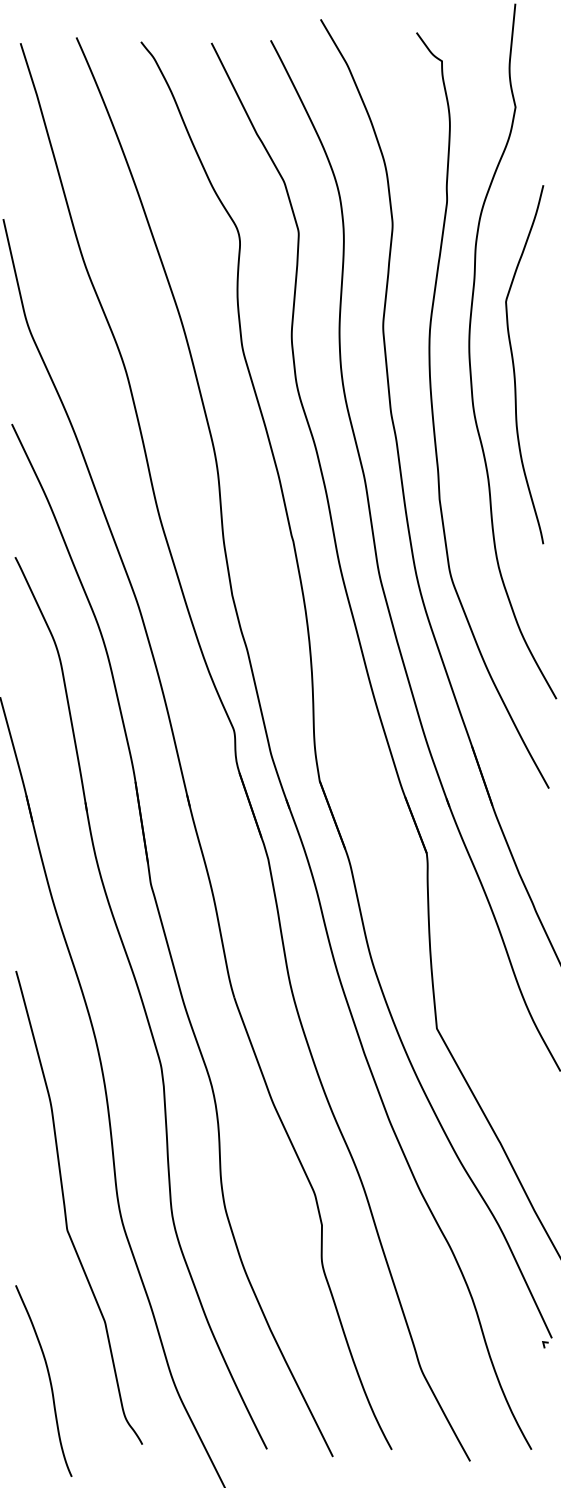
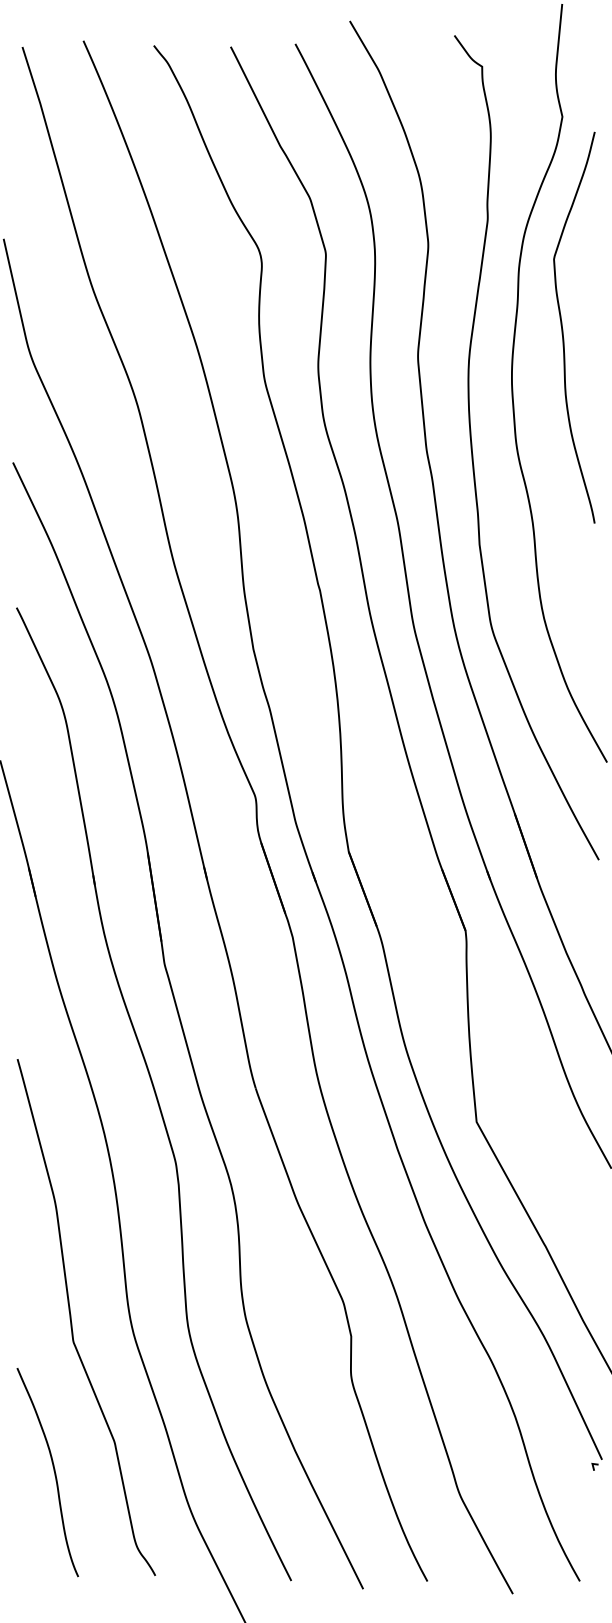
curve: (514, 366) -> (563, 329), moved
curve: (49, 1380) -> (53, 1471), moved

